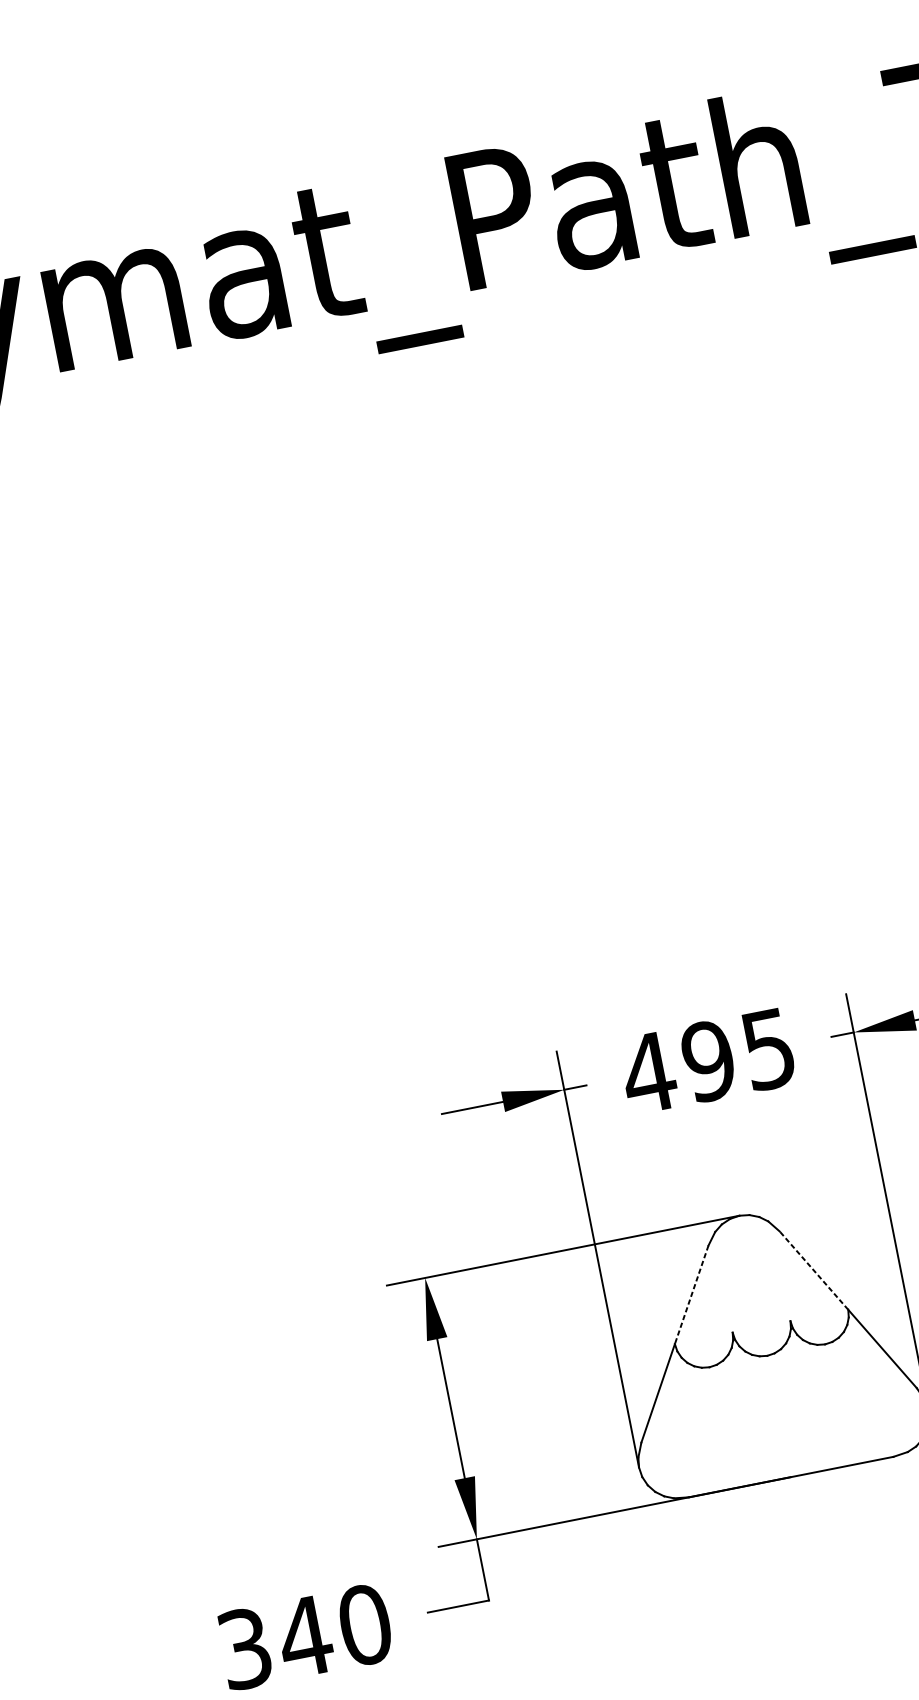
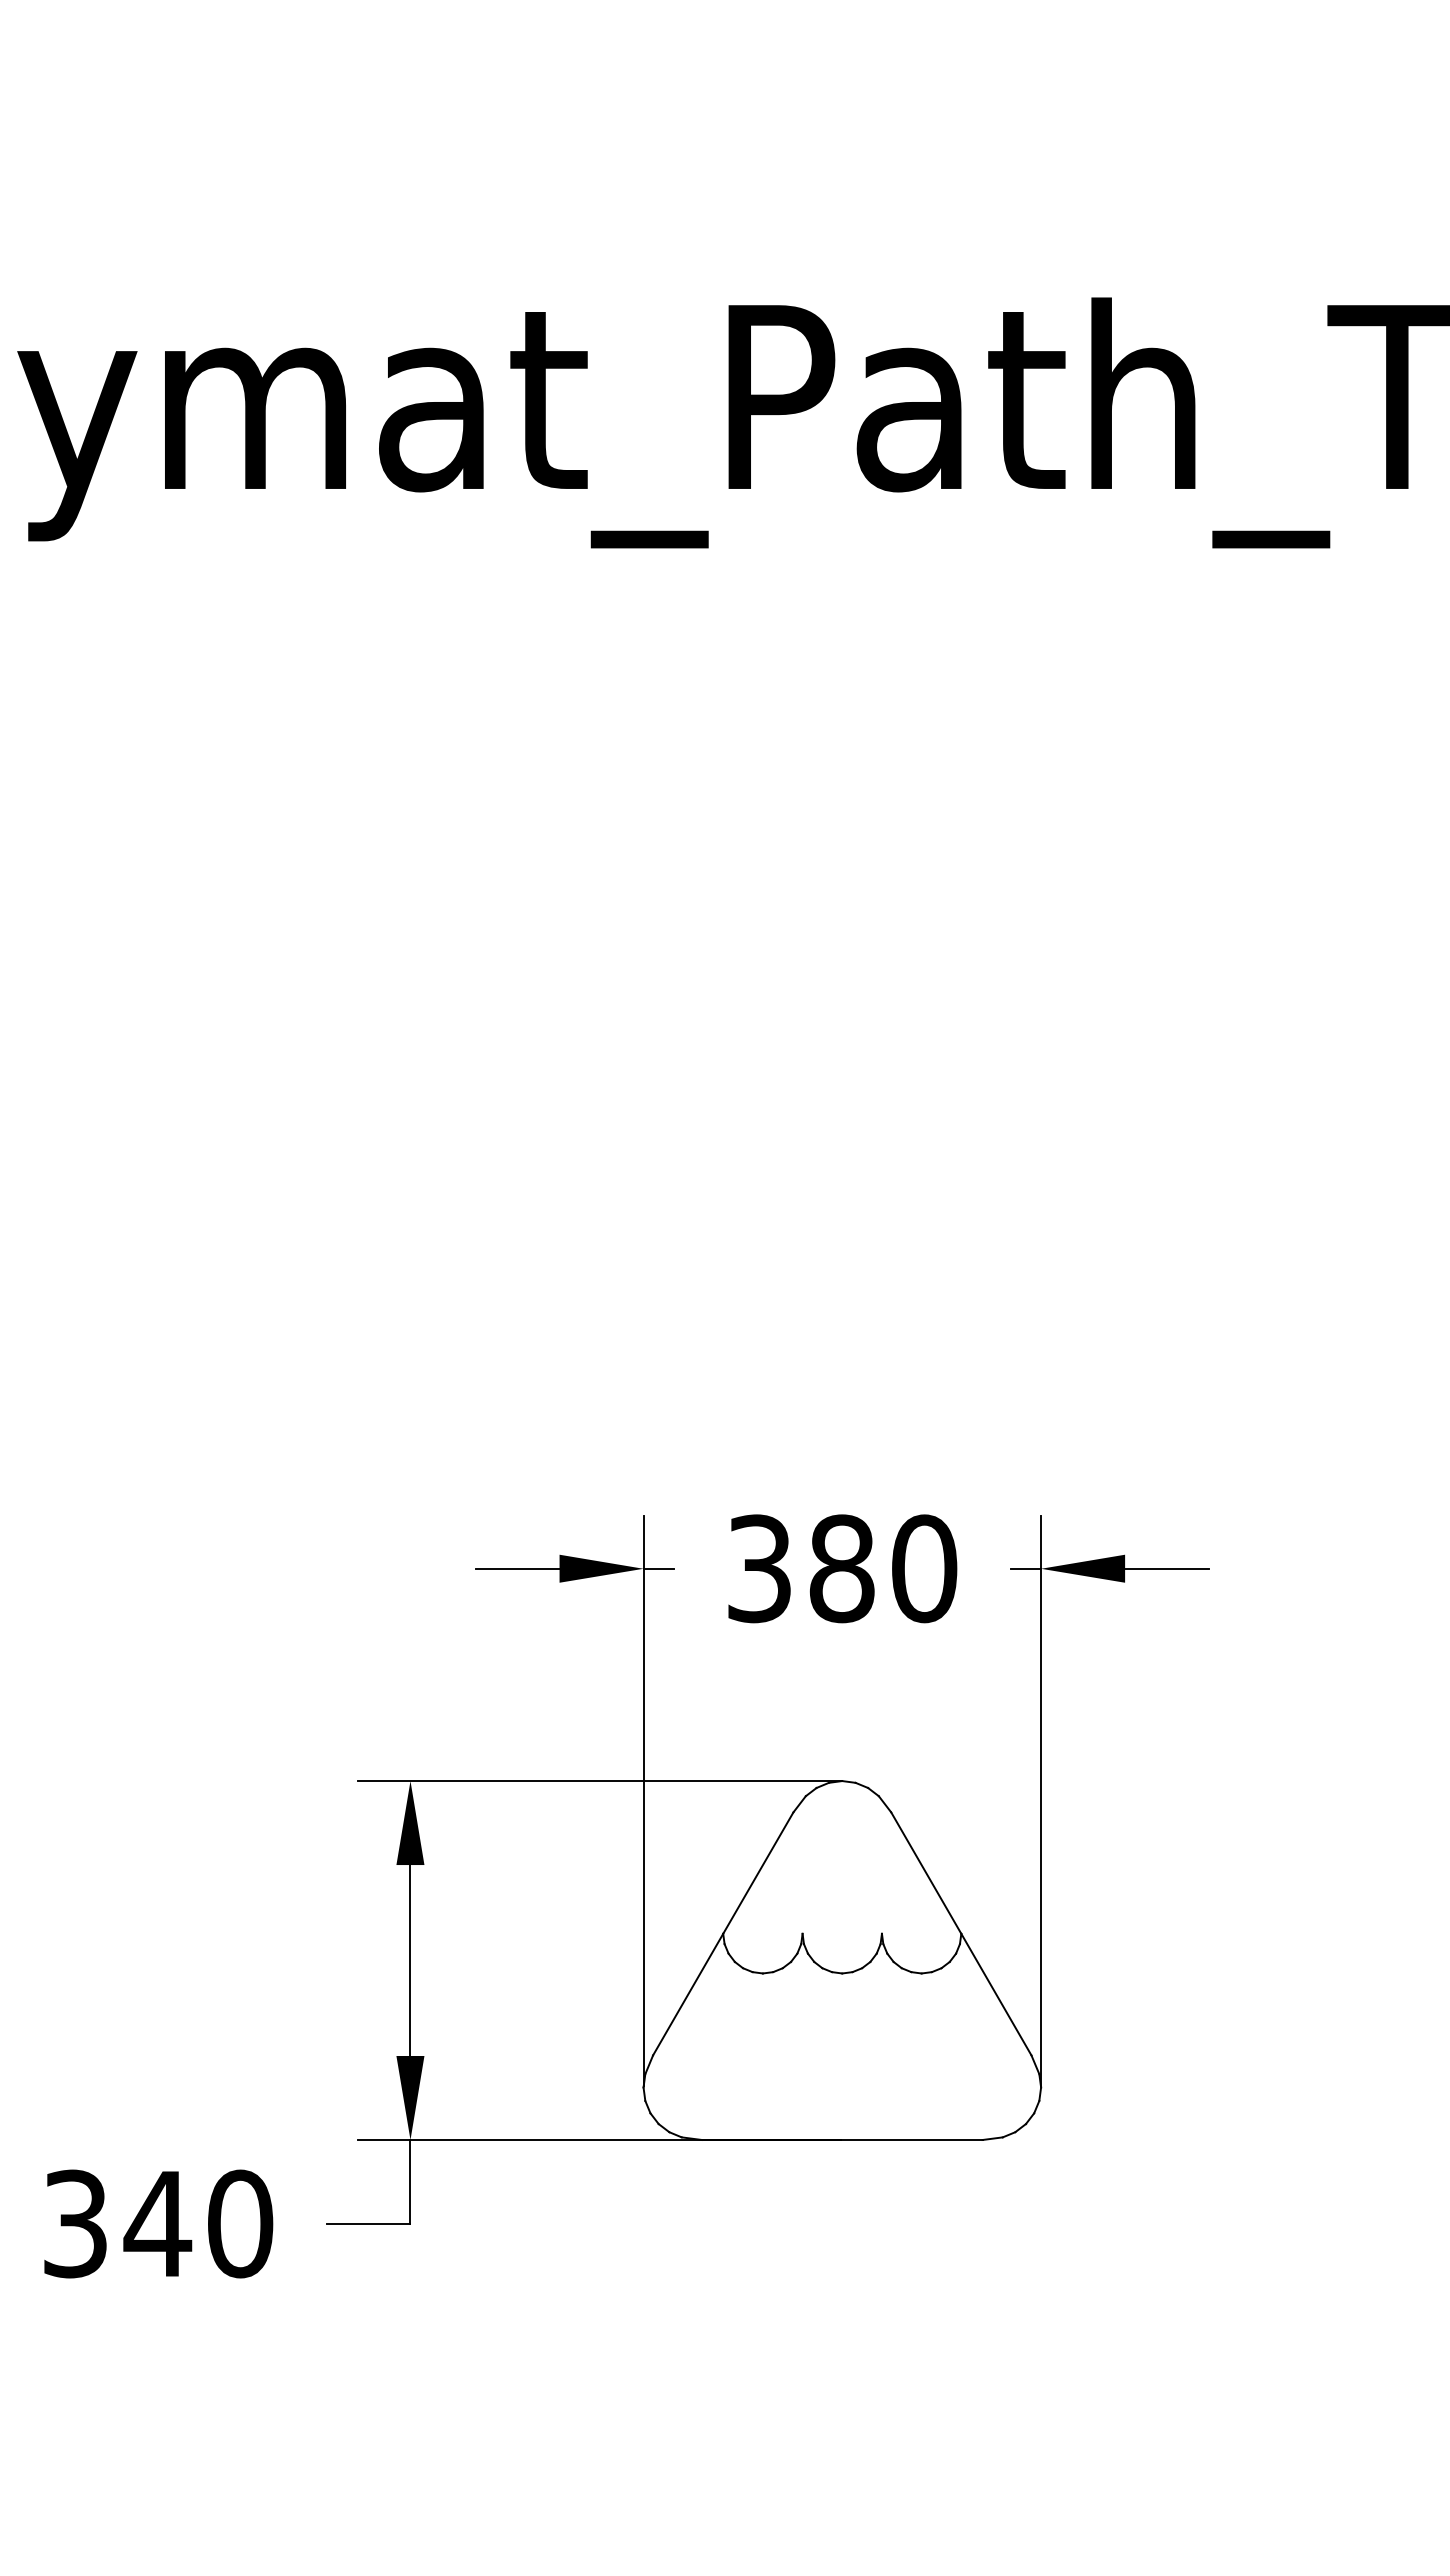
text: (708, 1061) -> (841, 1568), 495 -> 380
line: (814, 1270) -> (926, 1872), dashed -> solid
line: (691, 1295) -> (758, 1873), dashed -> solid

